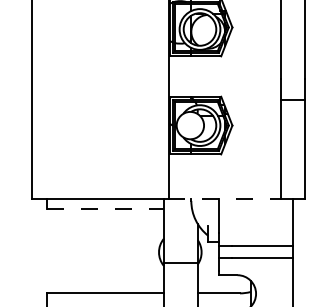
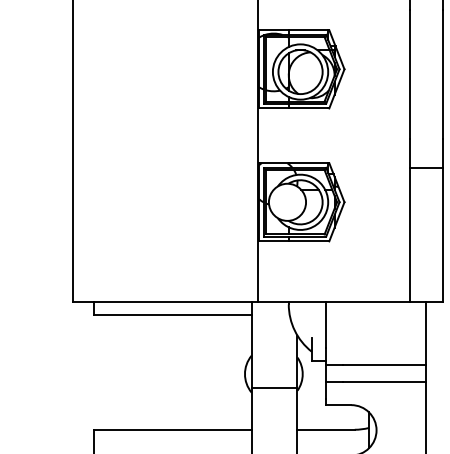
line: (225, 198) -> (334, 301), dashed -> solid
line: (106, 209) -> (173, 315), dashed -> solid

